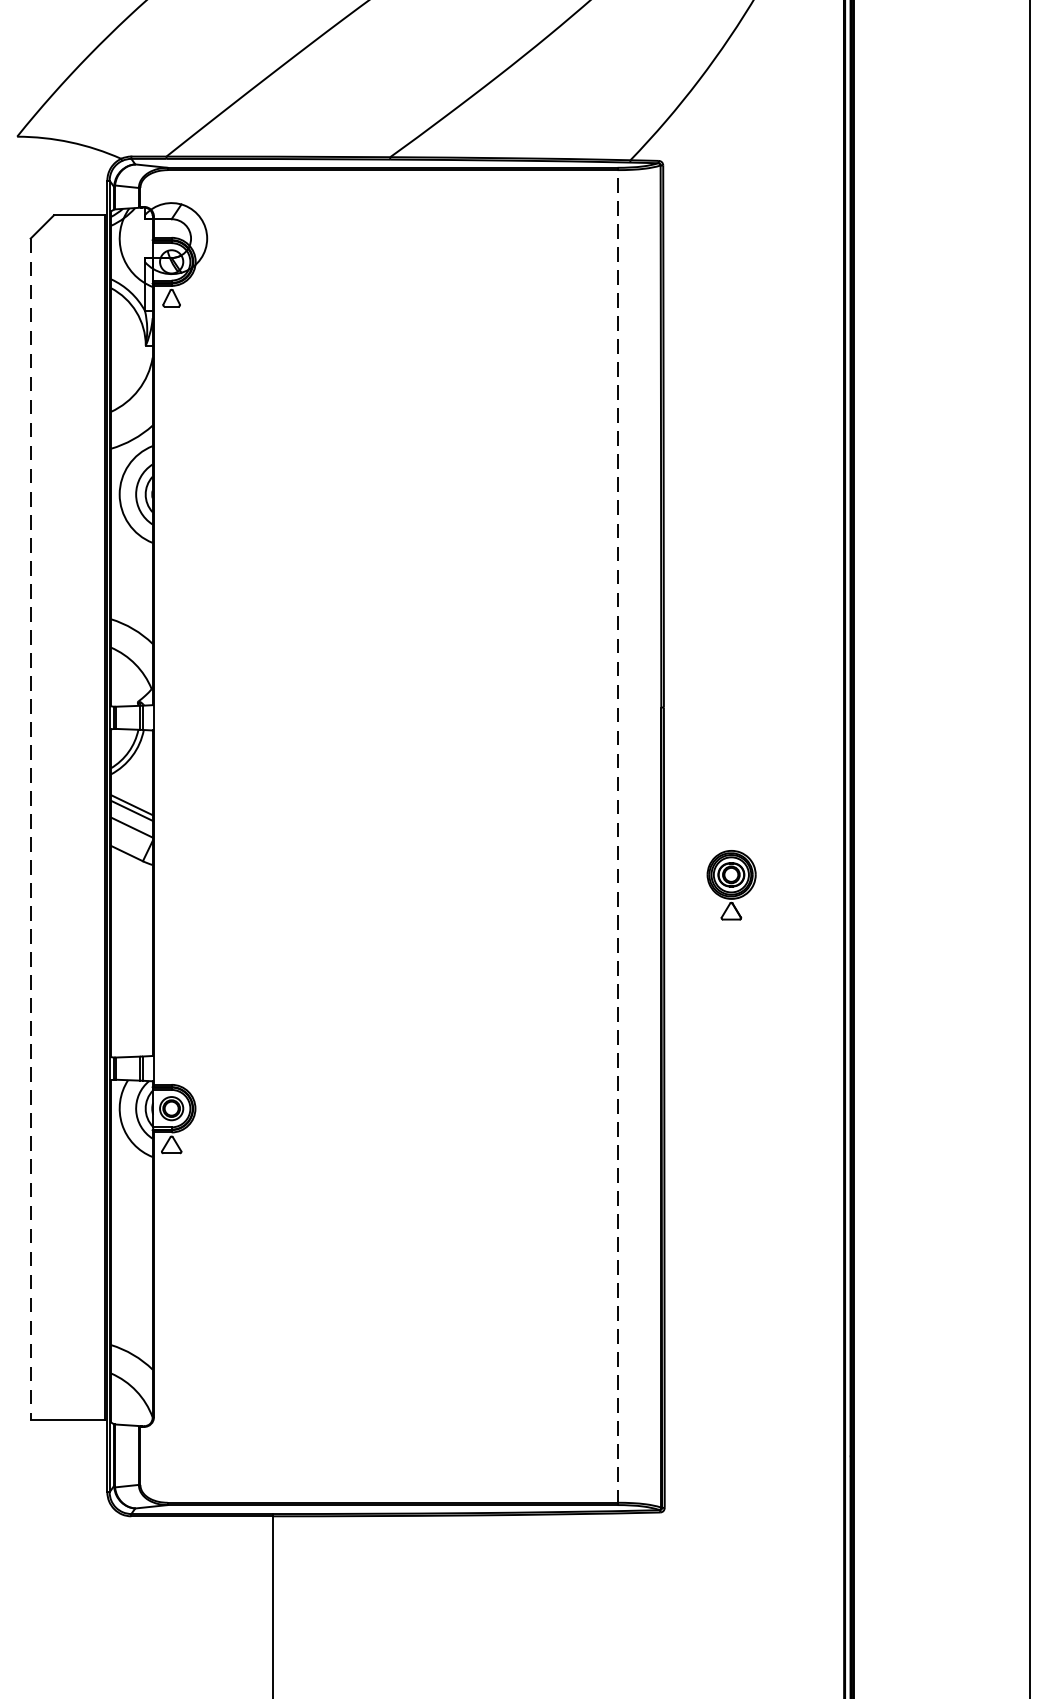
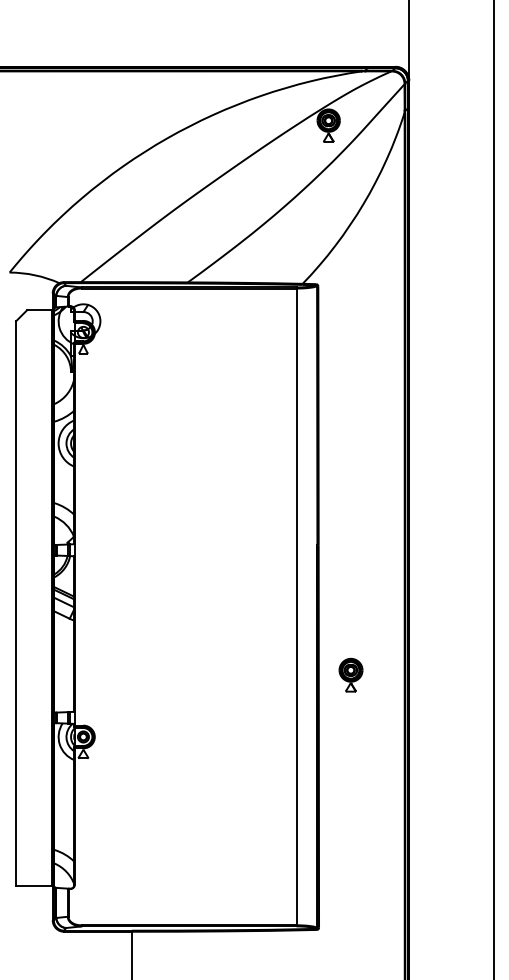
line: (31, 831) -> (16, 604), dashed -> solid
line: (617, 835) -> (296, 606), dashed -> solid
part: (730, 883) -> (350, 674), moved

